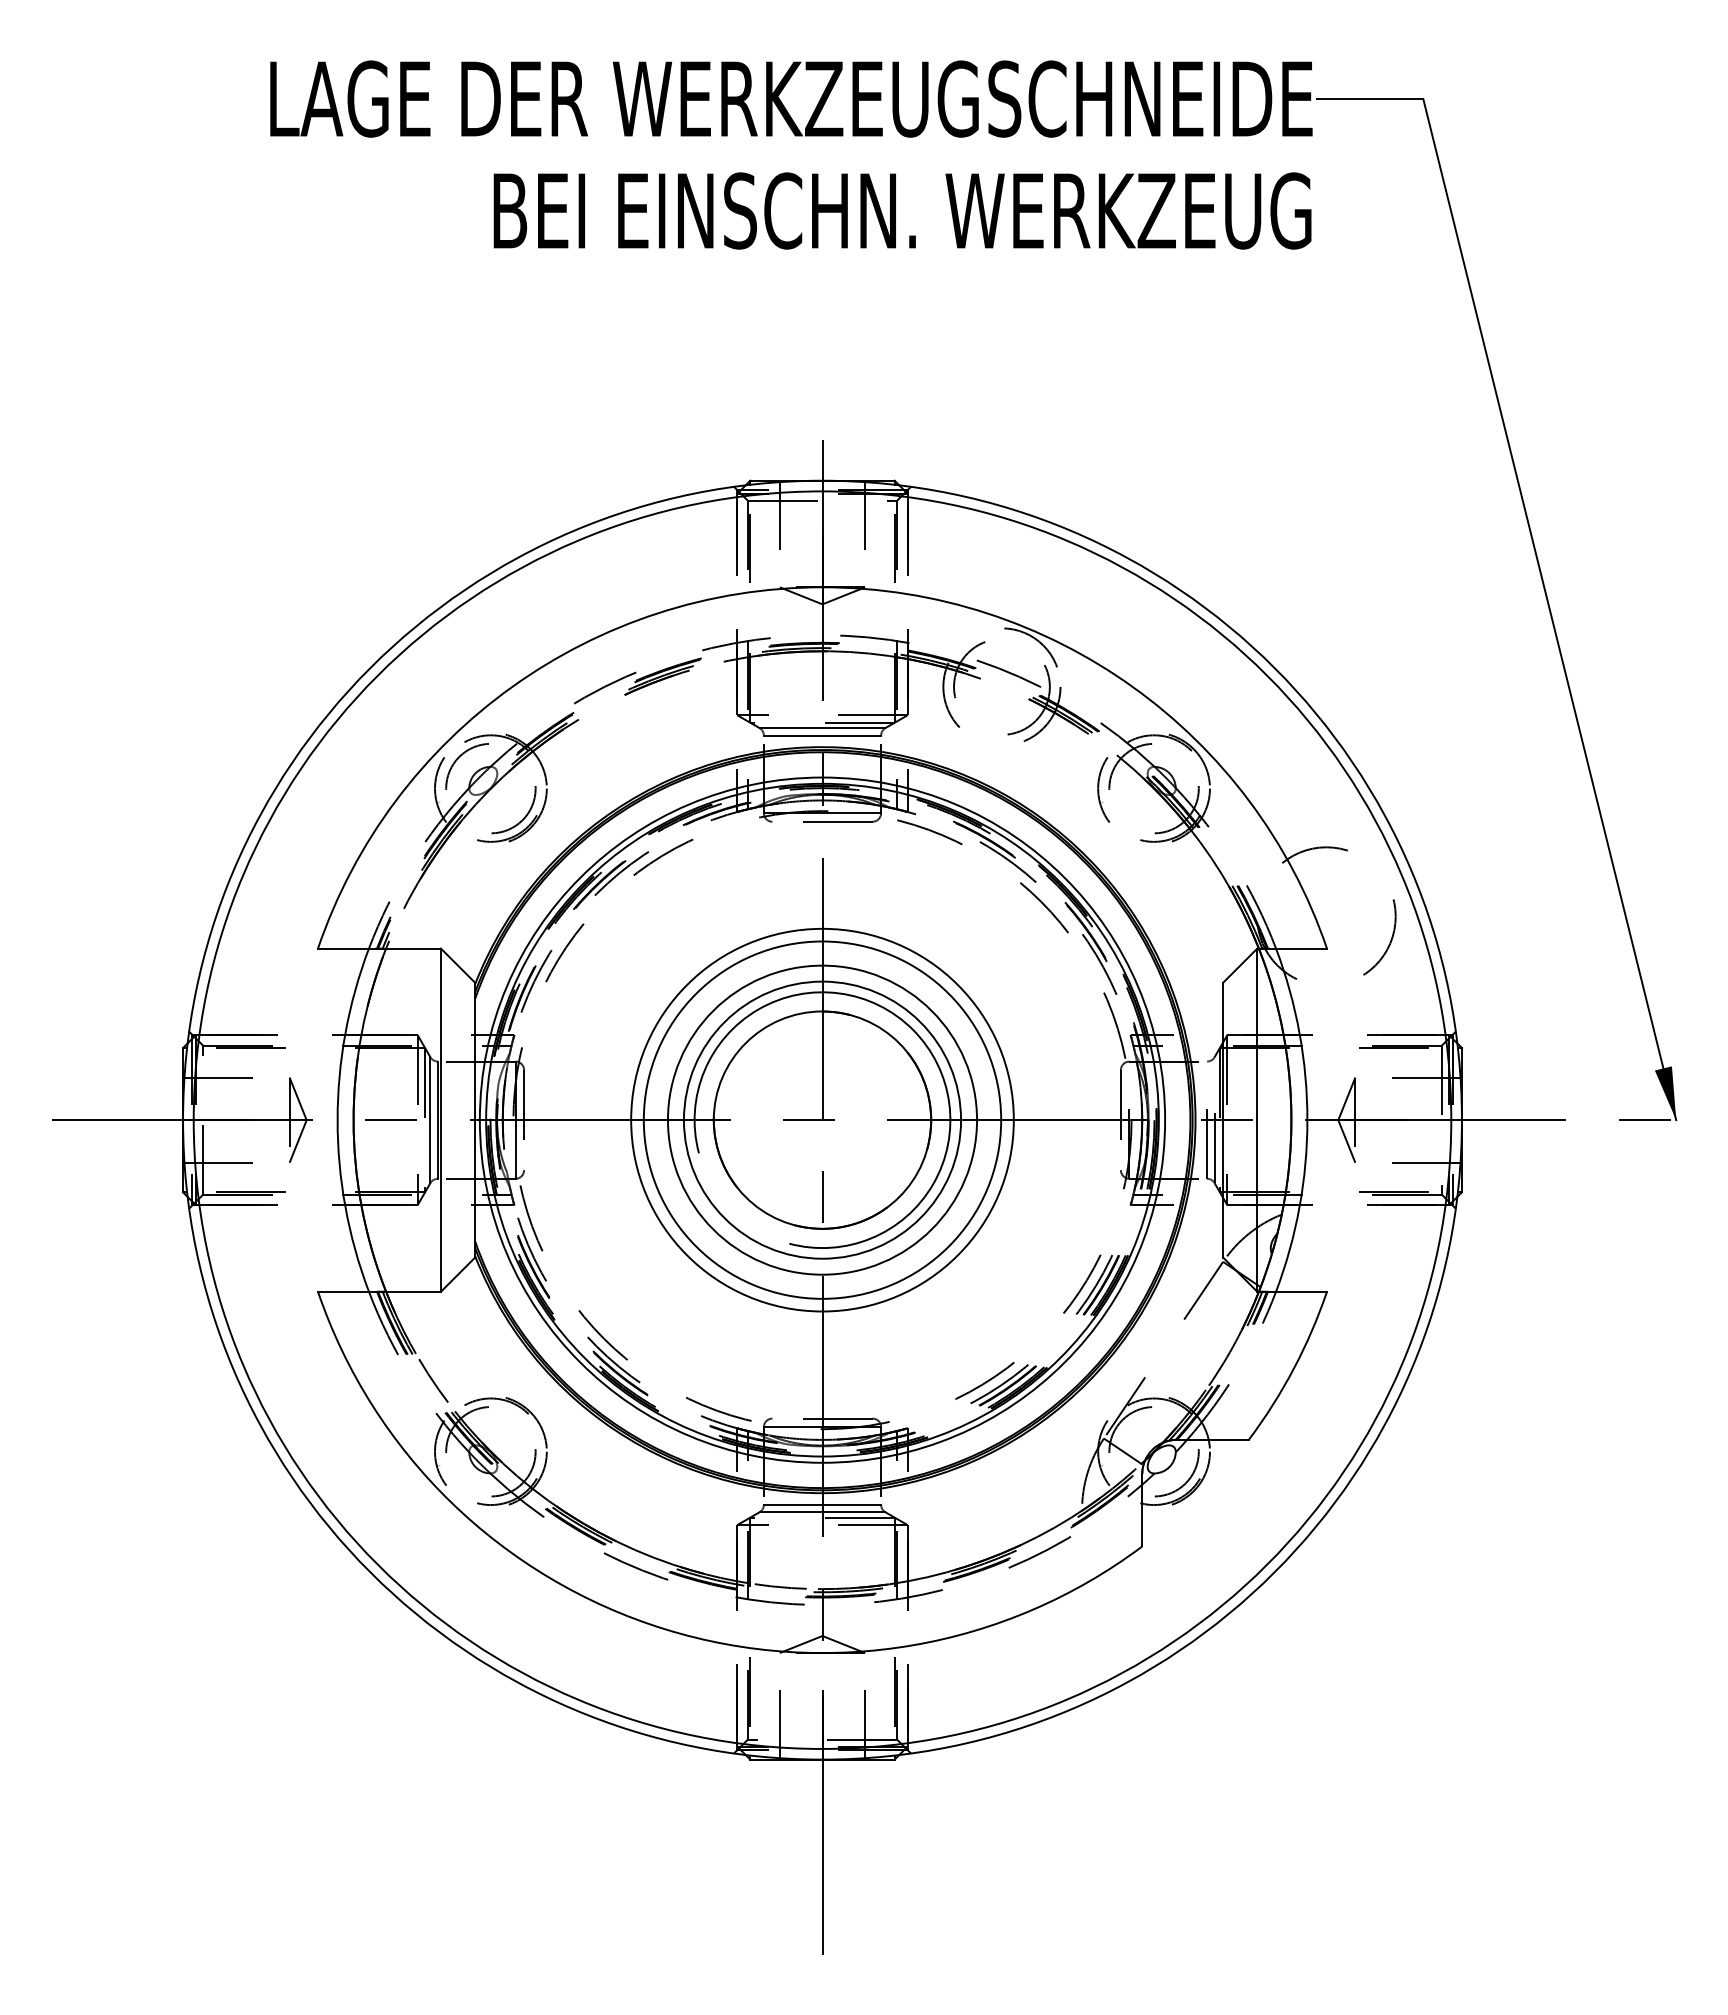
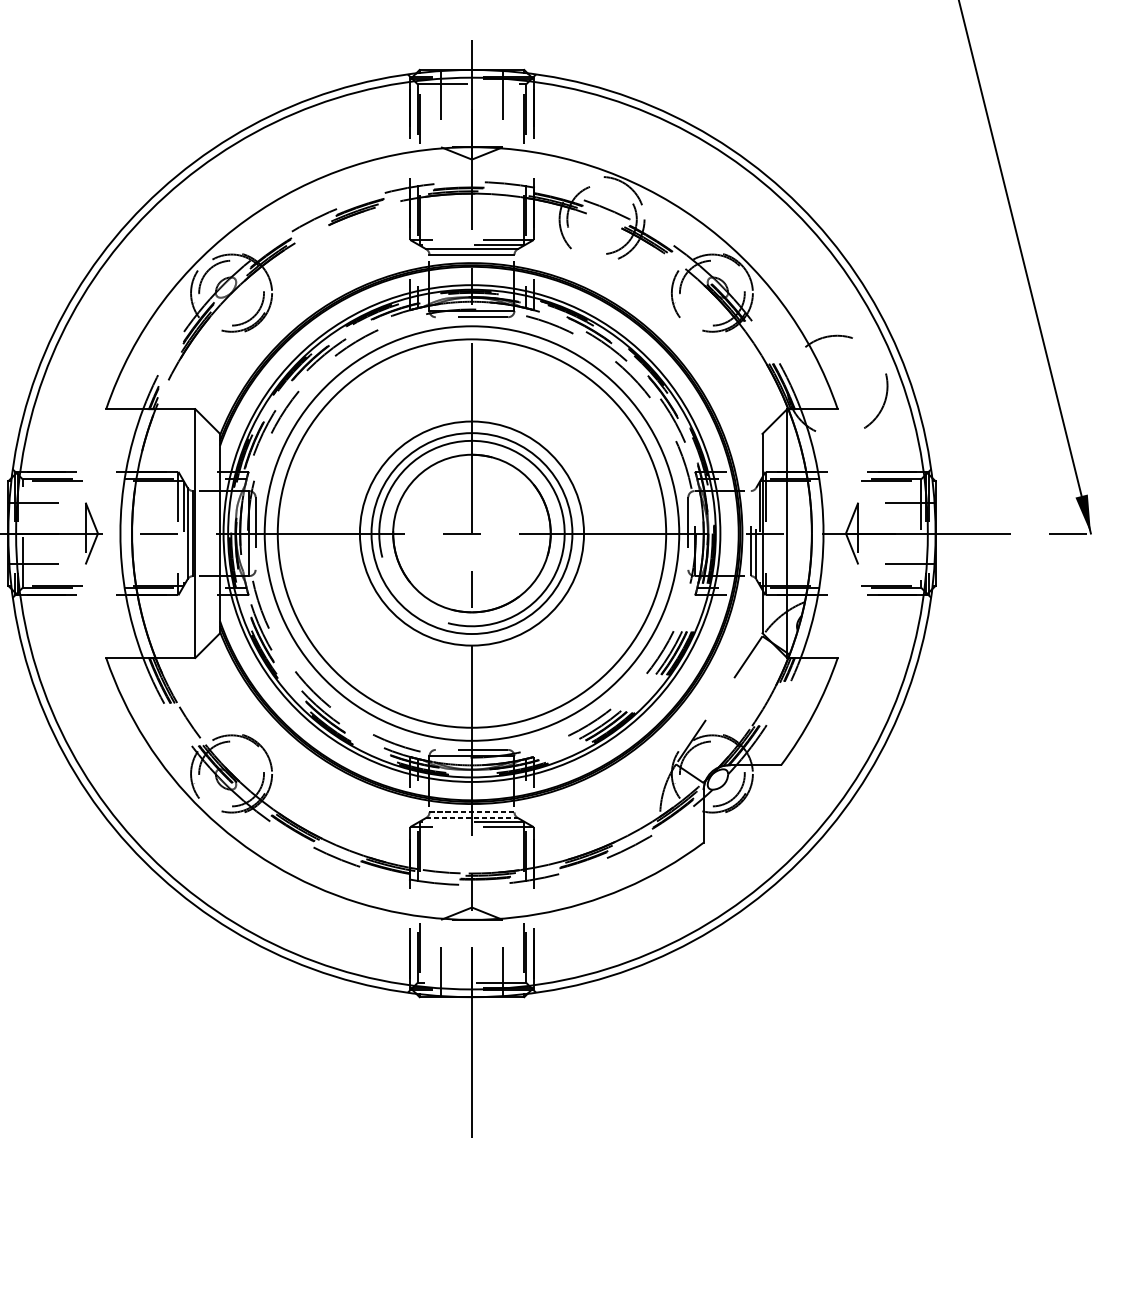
circle: (822, 1119) -> (471, 533), size x1.4
circle: (822, 1119) -> (471, 533), size x1.6
line: (822, 1504) -> (471, 812), solid -> dashed
line: (822, 1512) -> (471, 818), solid -> dashed

